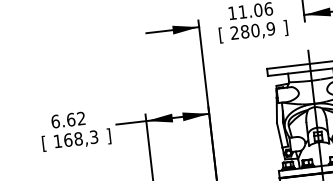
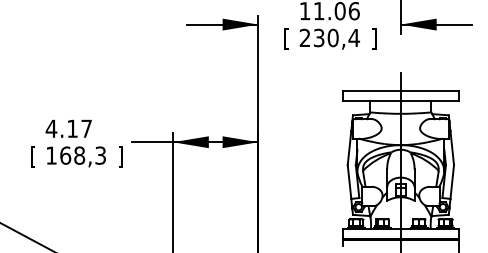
text: (257, 29) -> (336, 37), 280,9 -> 230,4
text: (68, 119) -> (68, 128), 6.62 -> 4.17

